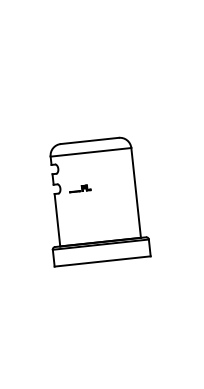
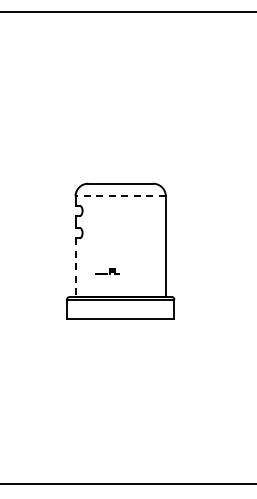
line: (90, 152) -> (120, 196), solid -> dashed
part: (80, 188) -> (107, 271), moved
line: (57, 221) -> (75, 268), solid -> dashed

